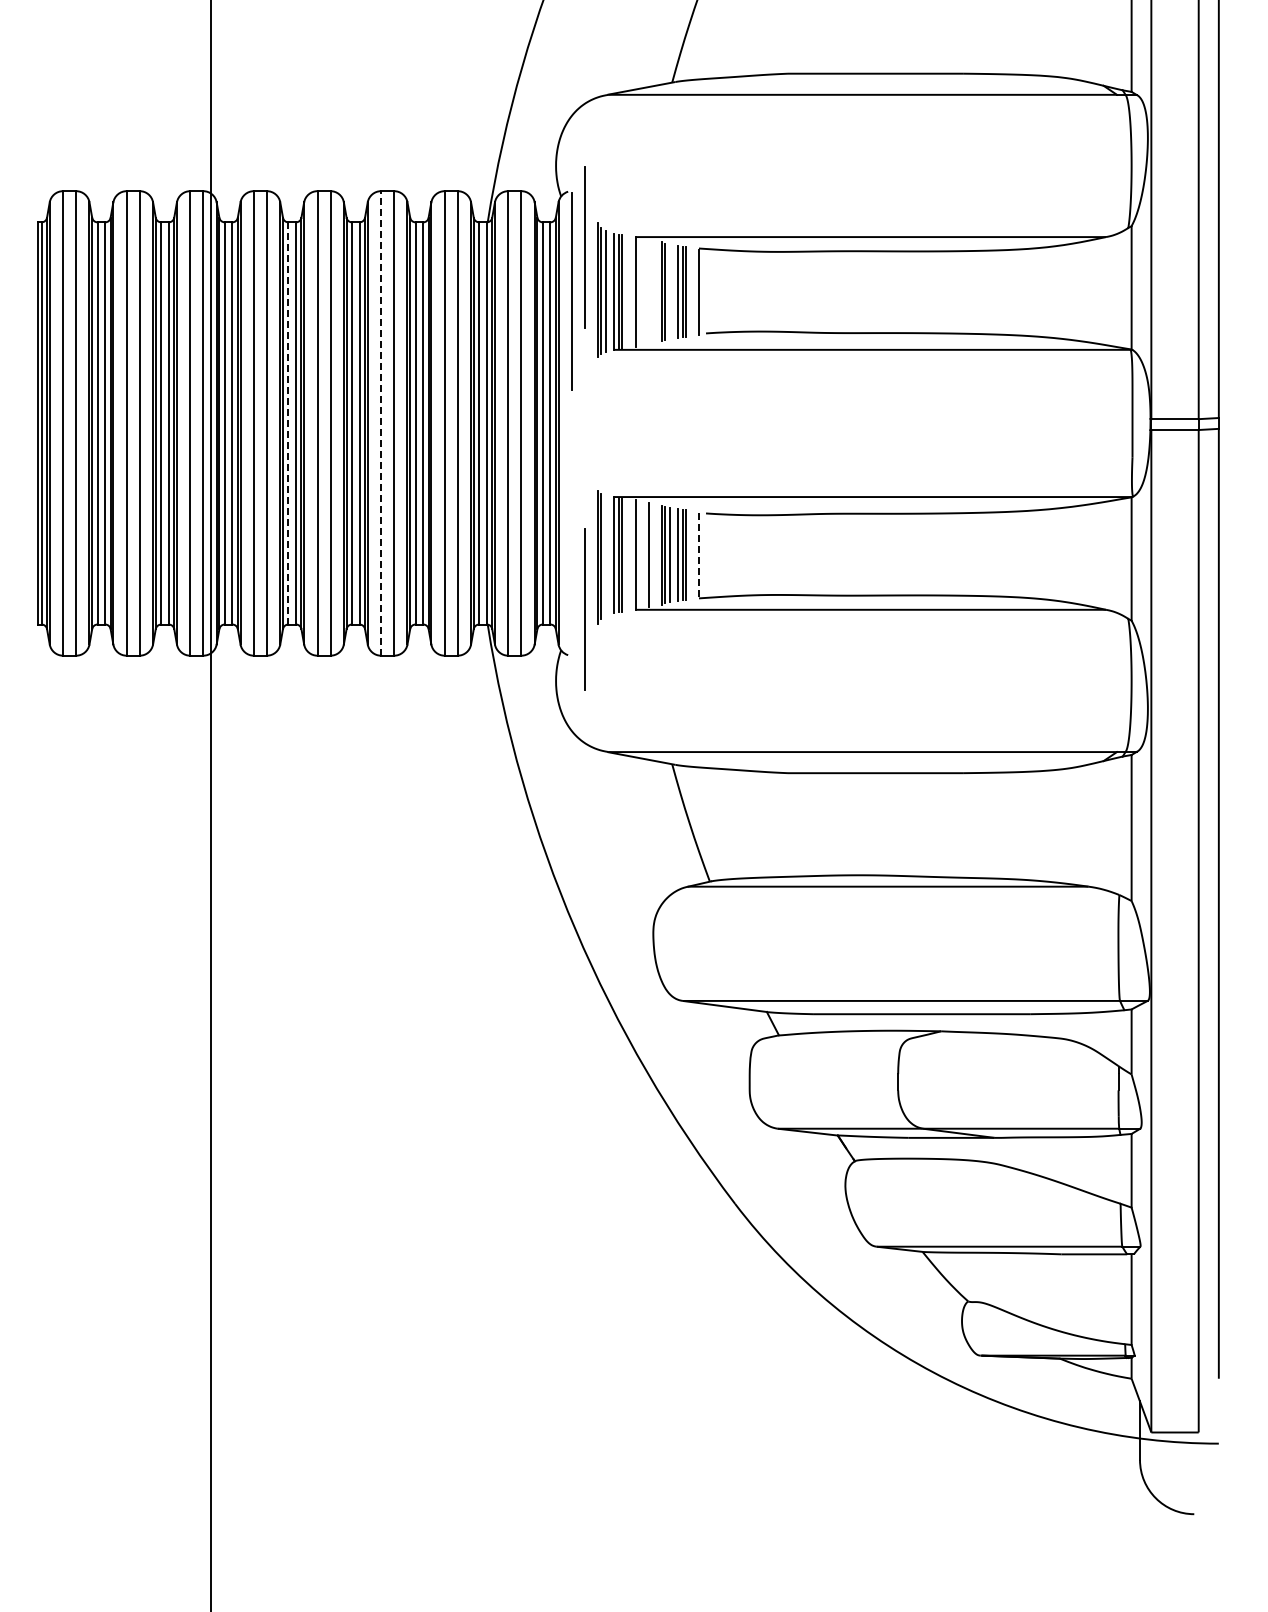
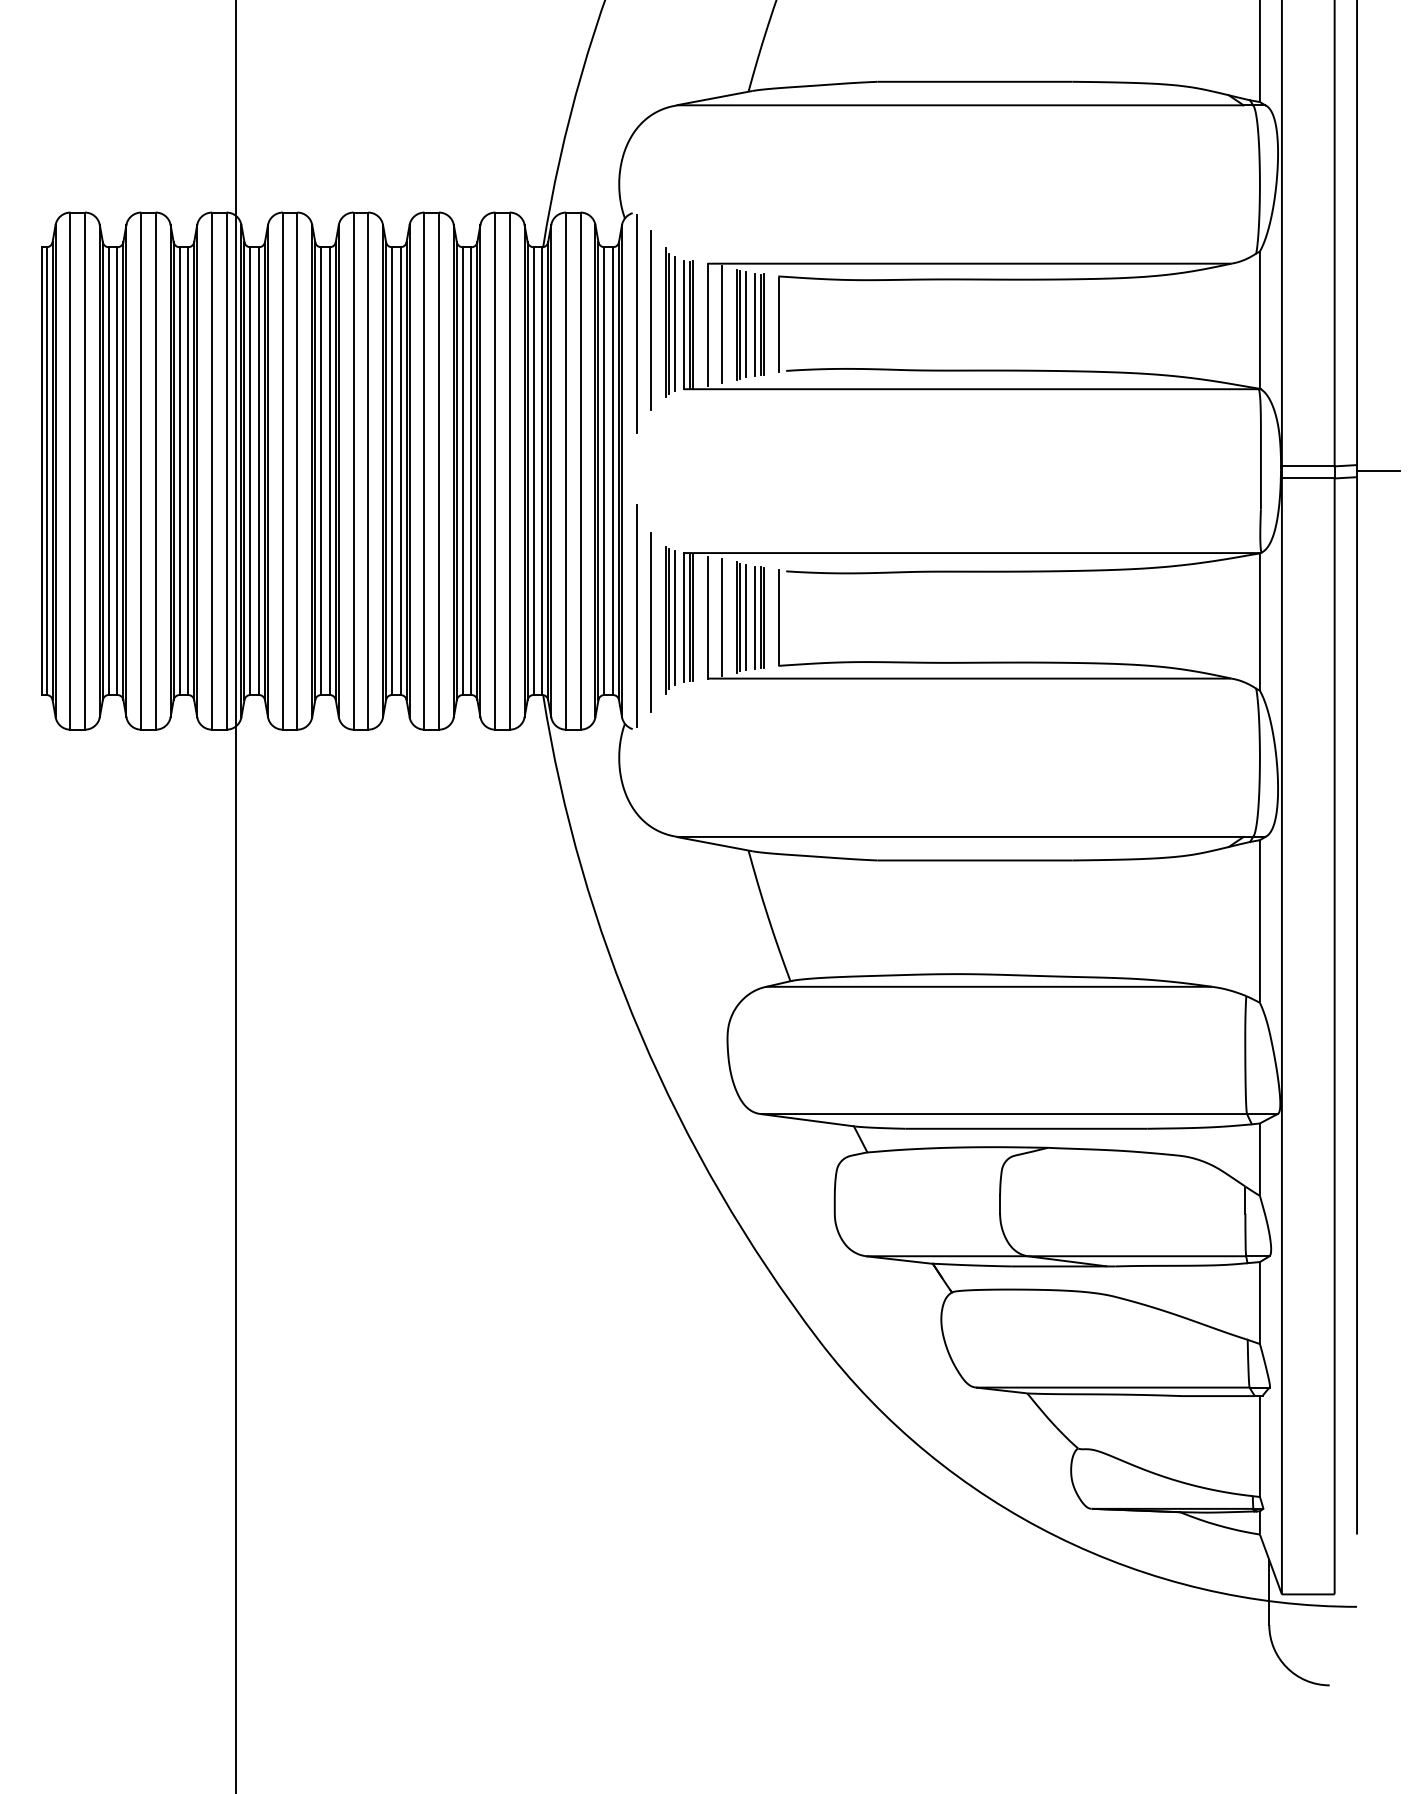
line: (584, 247) -> (650, 319), moved
line: (648, 291) -> (722, 324), added
line: (669, 291) -> (745, 324), added
line: (288, 422) -> (321, 470), dashed -> solid
line: (381, 422) -> (424, 470), dashed -> solid
line: (1237, 423) -> (1377, 471), added
line: (571, 553) -> (636, 615), added
line: (699, 554) -> (778, 617), dashed -> solid
line: (606, 555) -> (675, 618), added
line: (584, 609) -> (650, 622), moved

